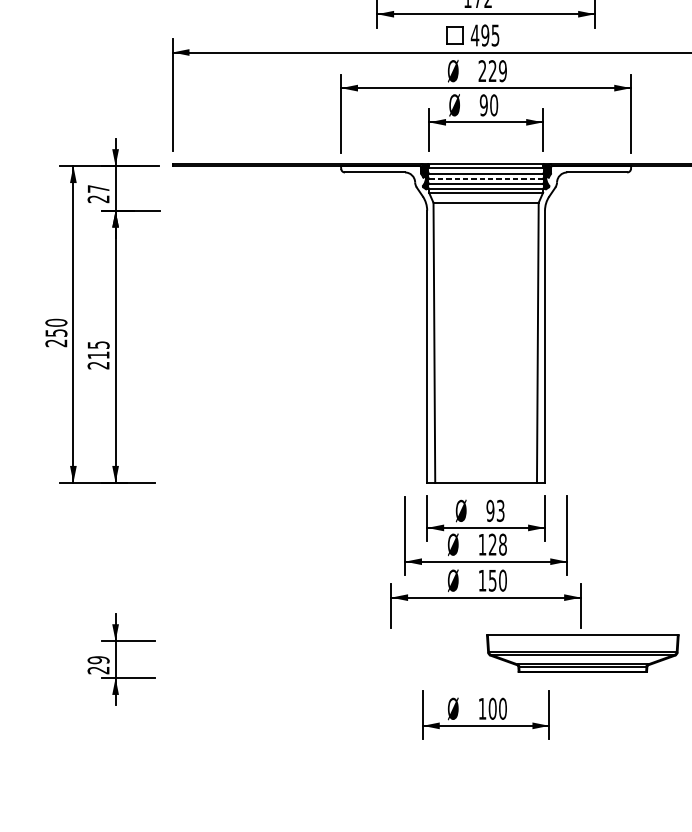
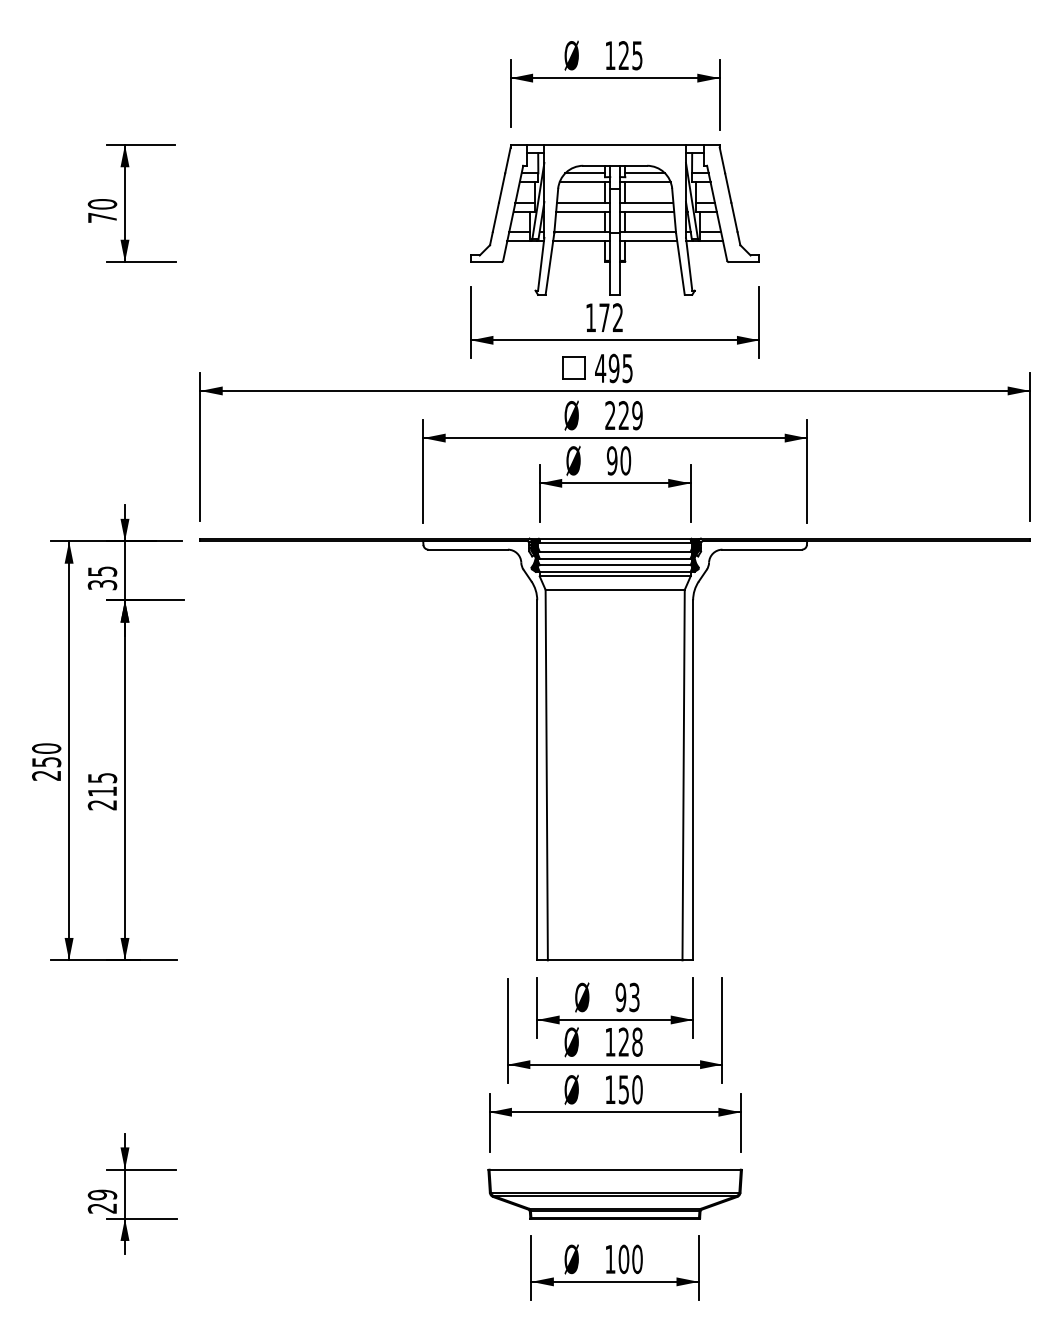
line: (485, 179) -> (614, 558), dashed -> solid
text: (98, 194) -> (102, 578), 27 -> 35
part: (582, 653) -> (614, 1193), moved

